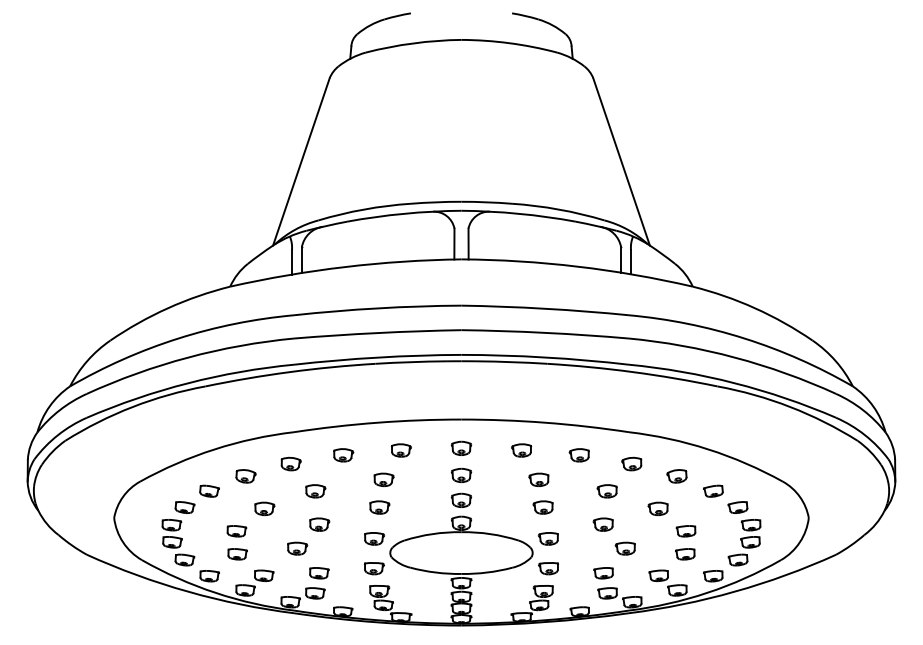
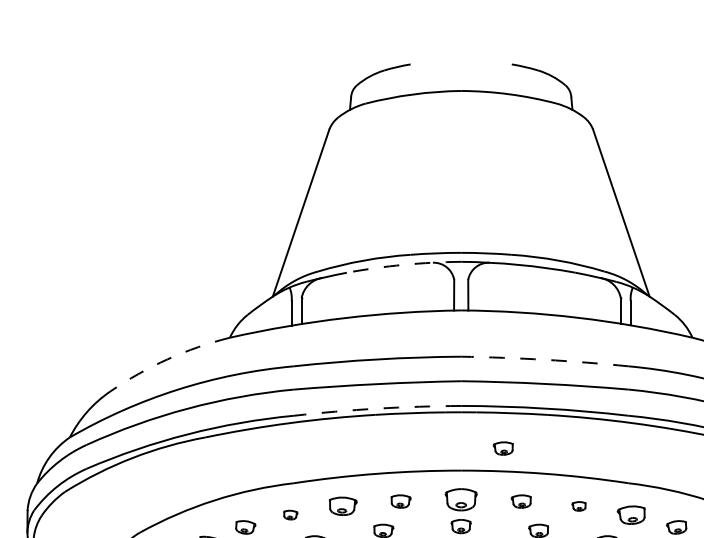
arc: (404, 213) -> (404, 264), solid -> dashed
arc: (167, 308) -> (167, 359), solid -> dashed
arc: (545, 308) -> (545, 359), solid -> dashed
arc: (377, 357) -> (377, 408), solid -> dashed
part: (503, 397) -> (503, 448), added
part: (461, 447) -> (461, 498), size x1.6
part: (343, 455) -> (343, 506), size x1.4
part: (578, 455) -> (578, 506), size x0.7
part: (290, 463) -> (290, 514), size x0.7
part: (631, 463) -> (631, 514), size x1.4

